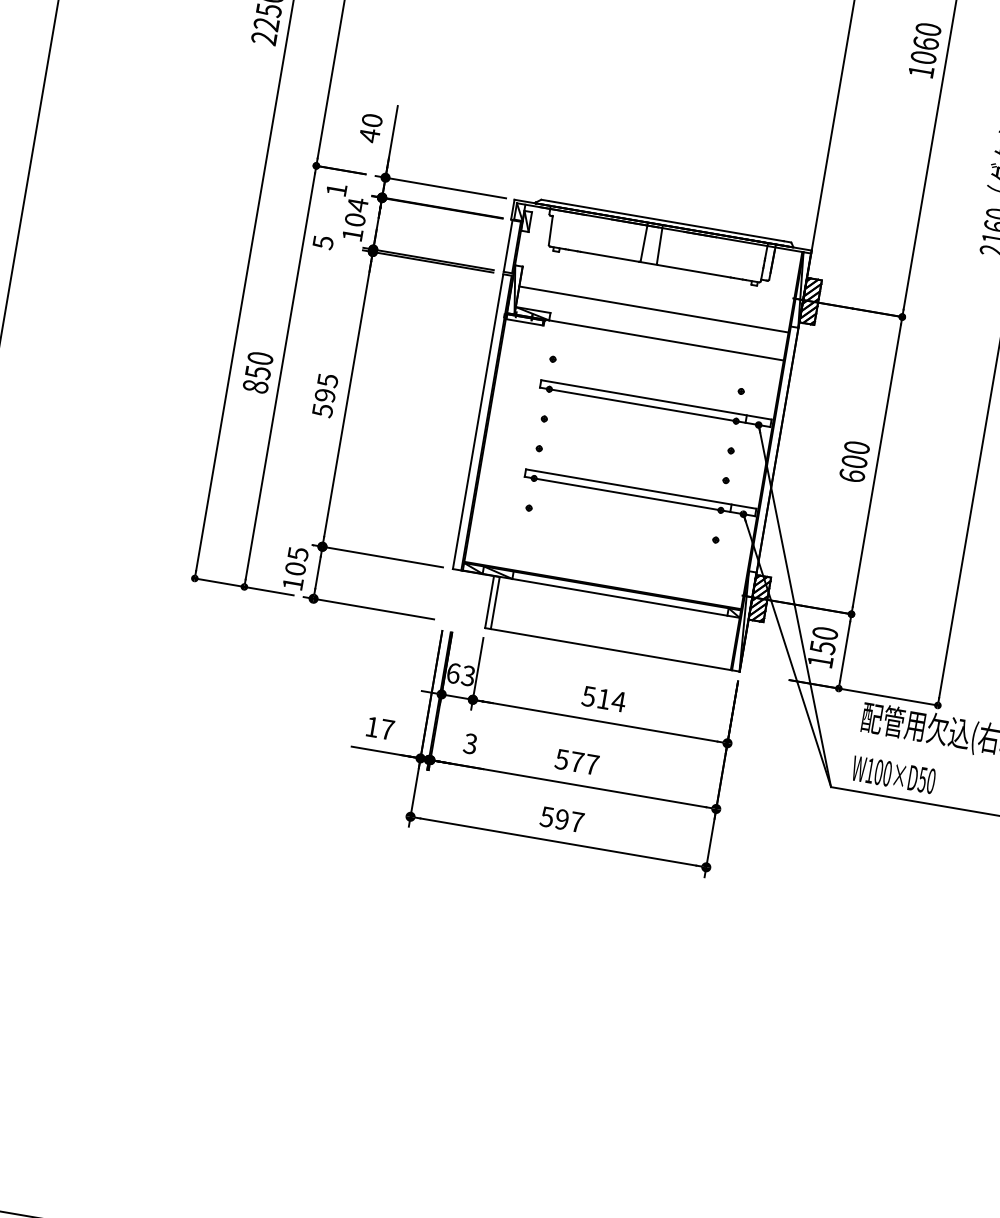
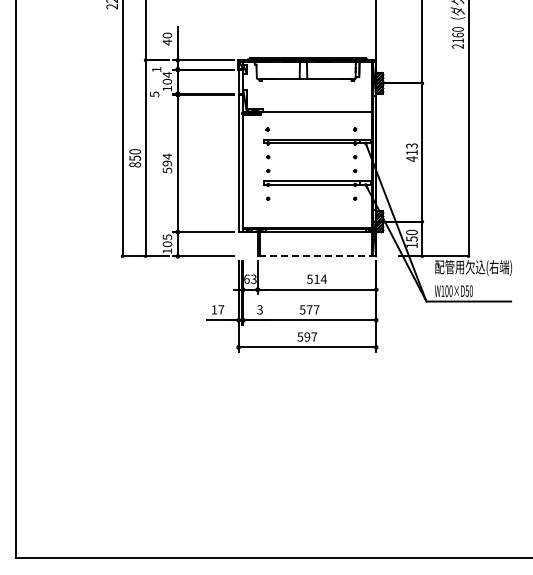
line: (653, 310) -> (309, 99), removed
text: (328, 380) -> (167, 156), 595 -> 594
text: (853, 461) -> (411, 152), 600 -> 413
line: (611, 649) -> (316, 256), solid -> dashed

